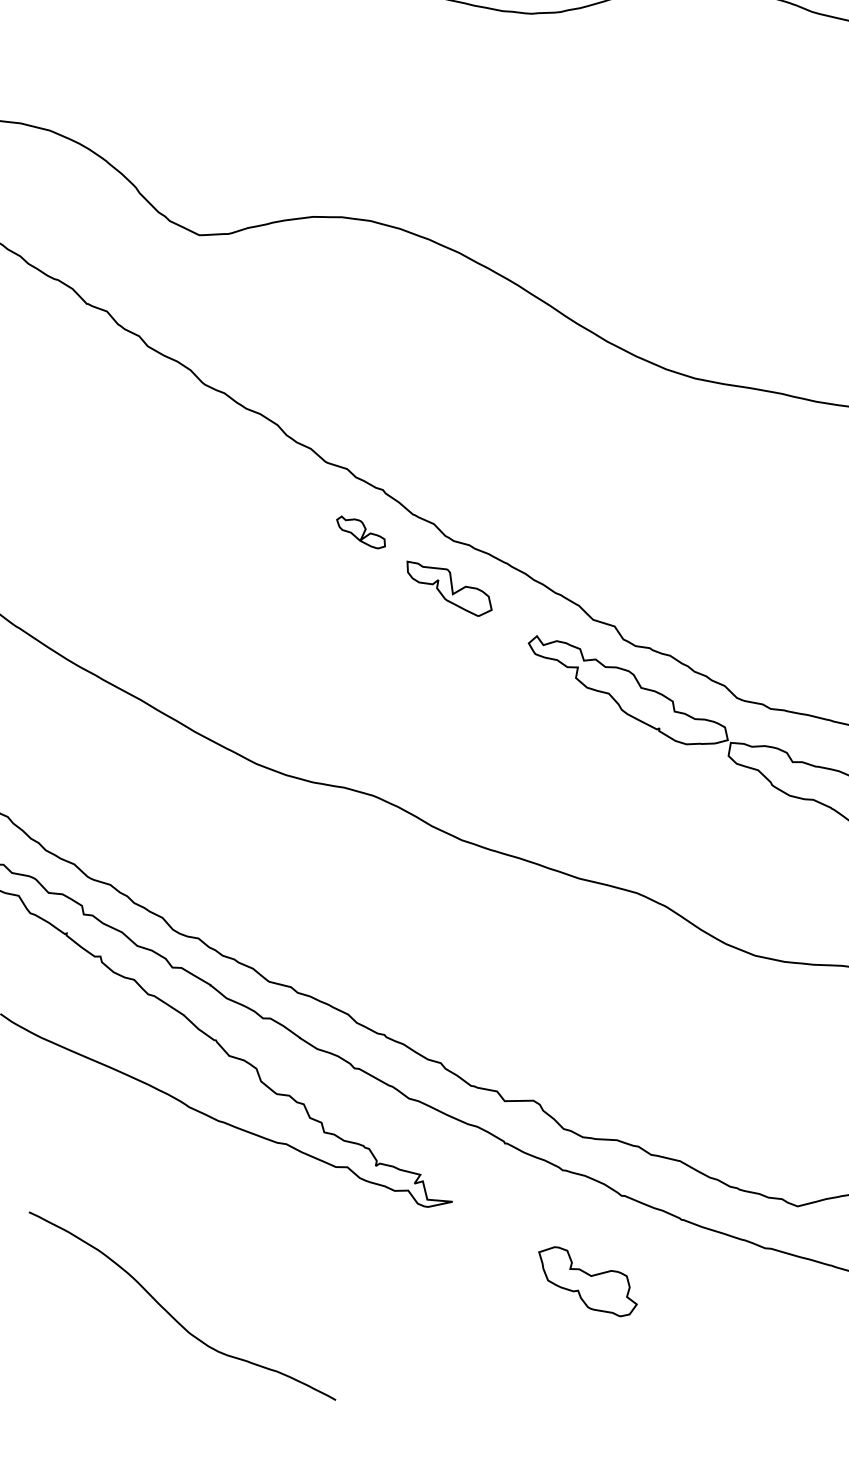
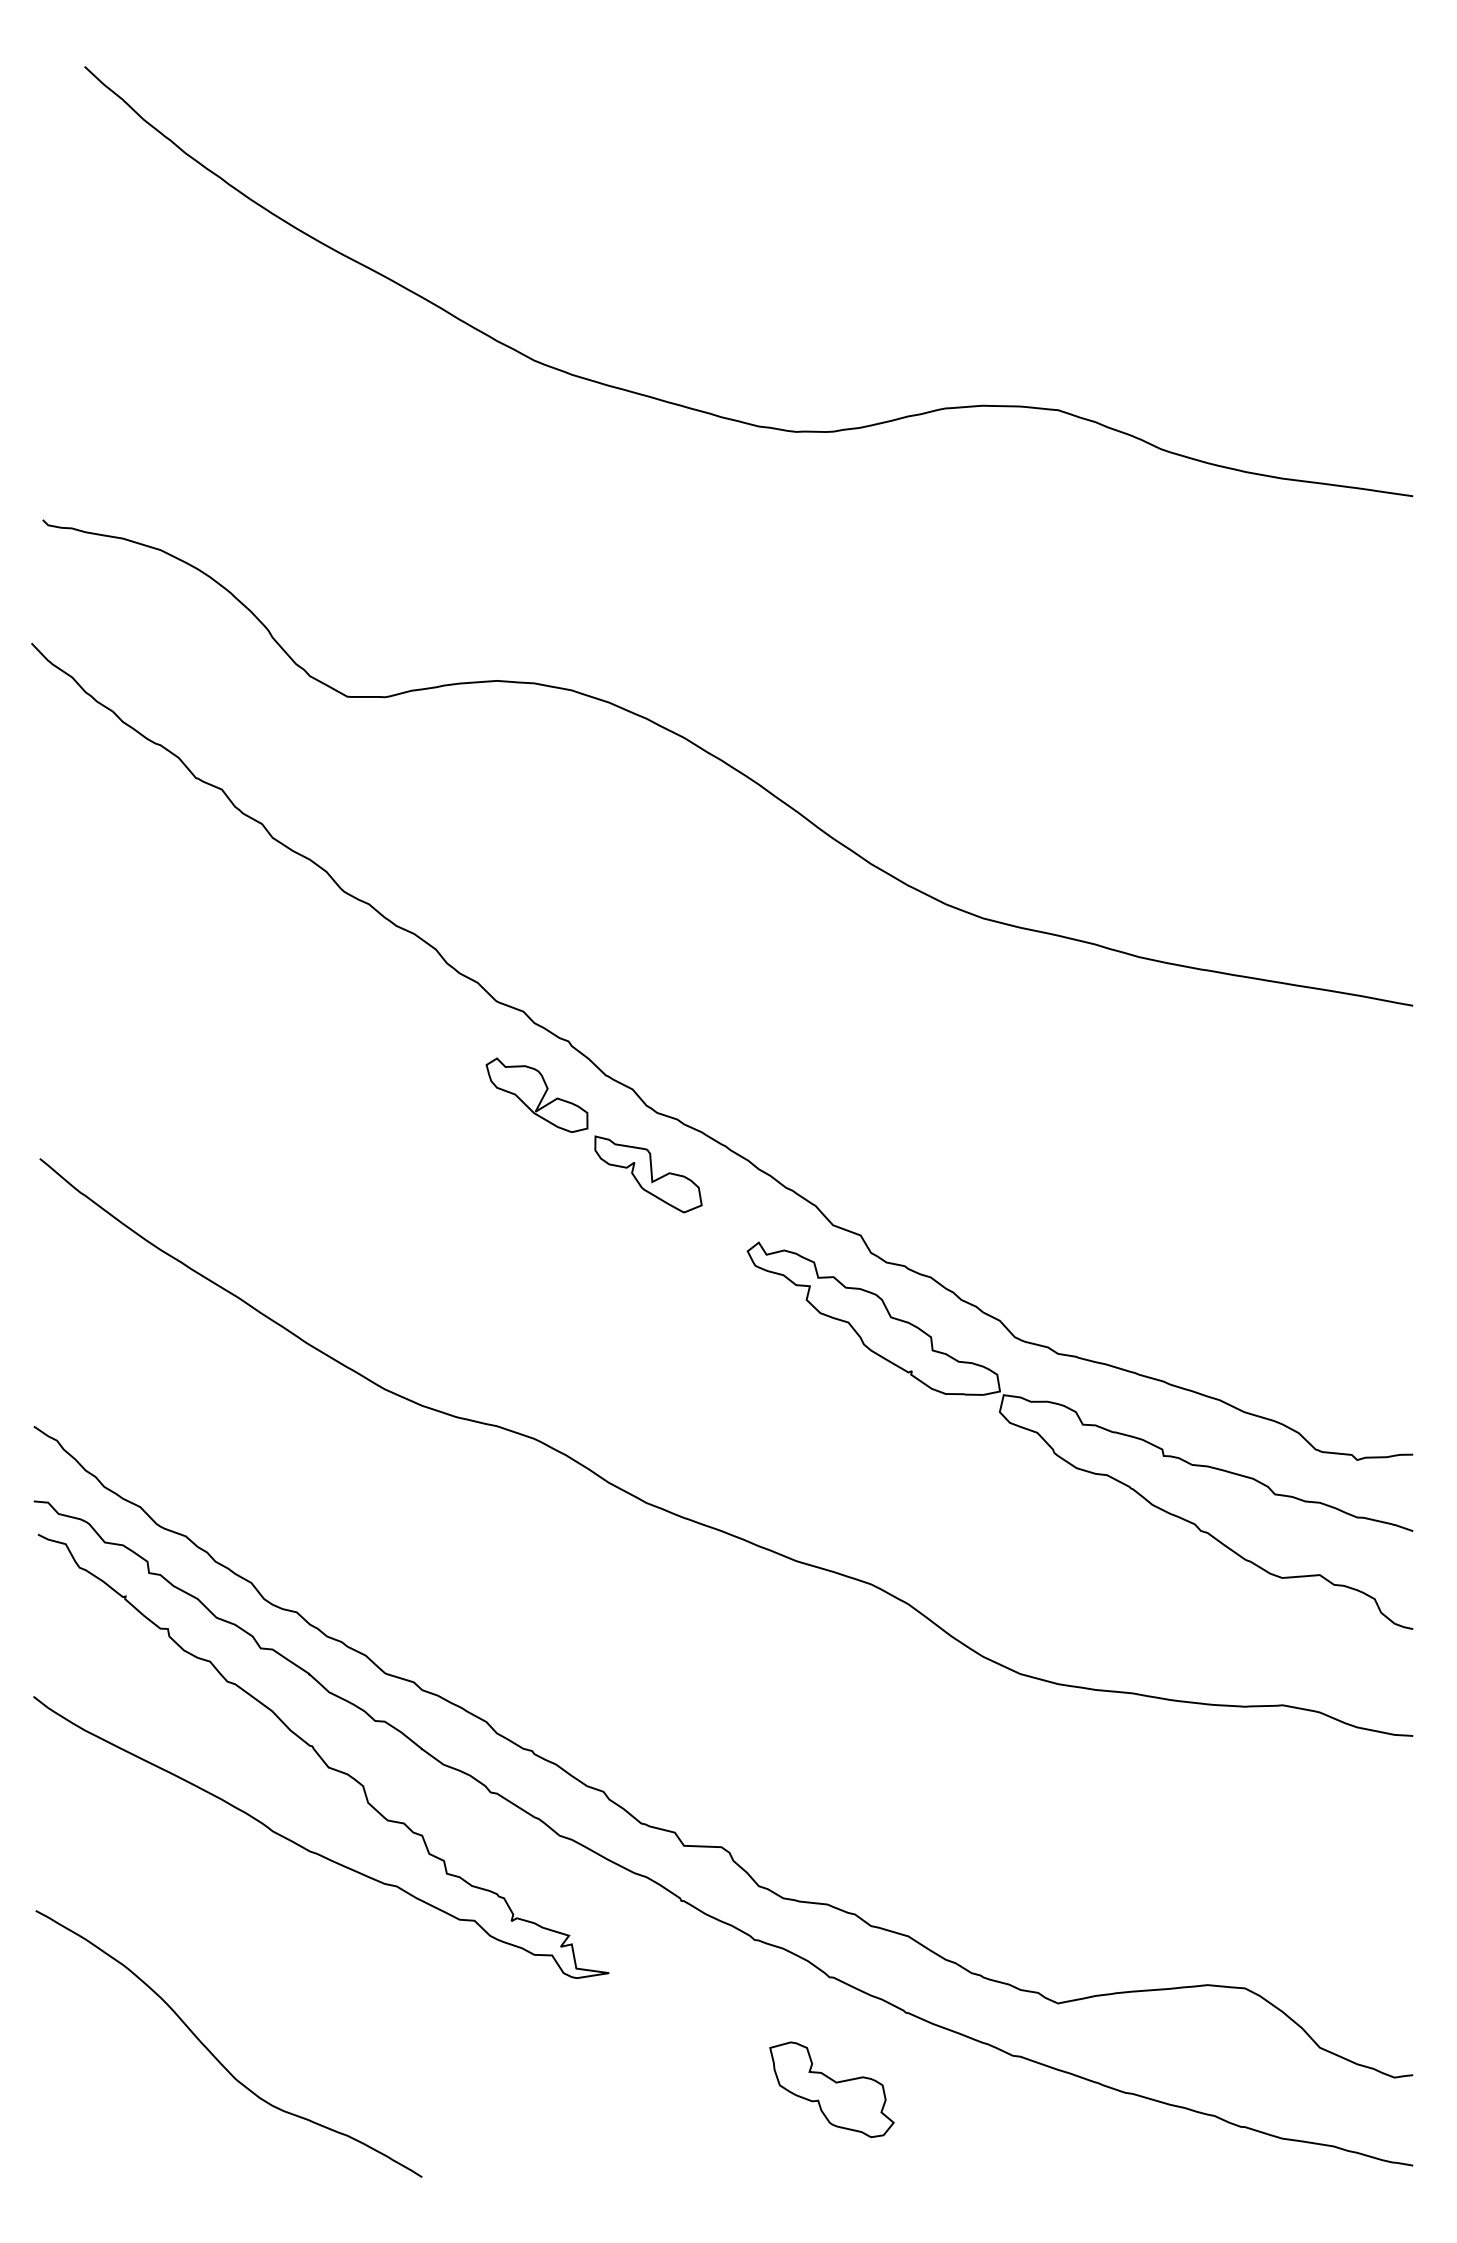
part: (360, 531) -> (536, 1094), size x1.67
part: (587, 1281) -> (831, 2089), moved
curve: (172, 1316) -> (215, 2056), moved

